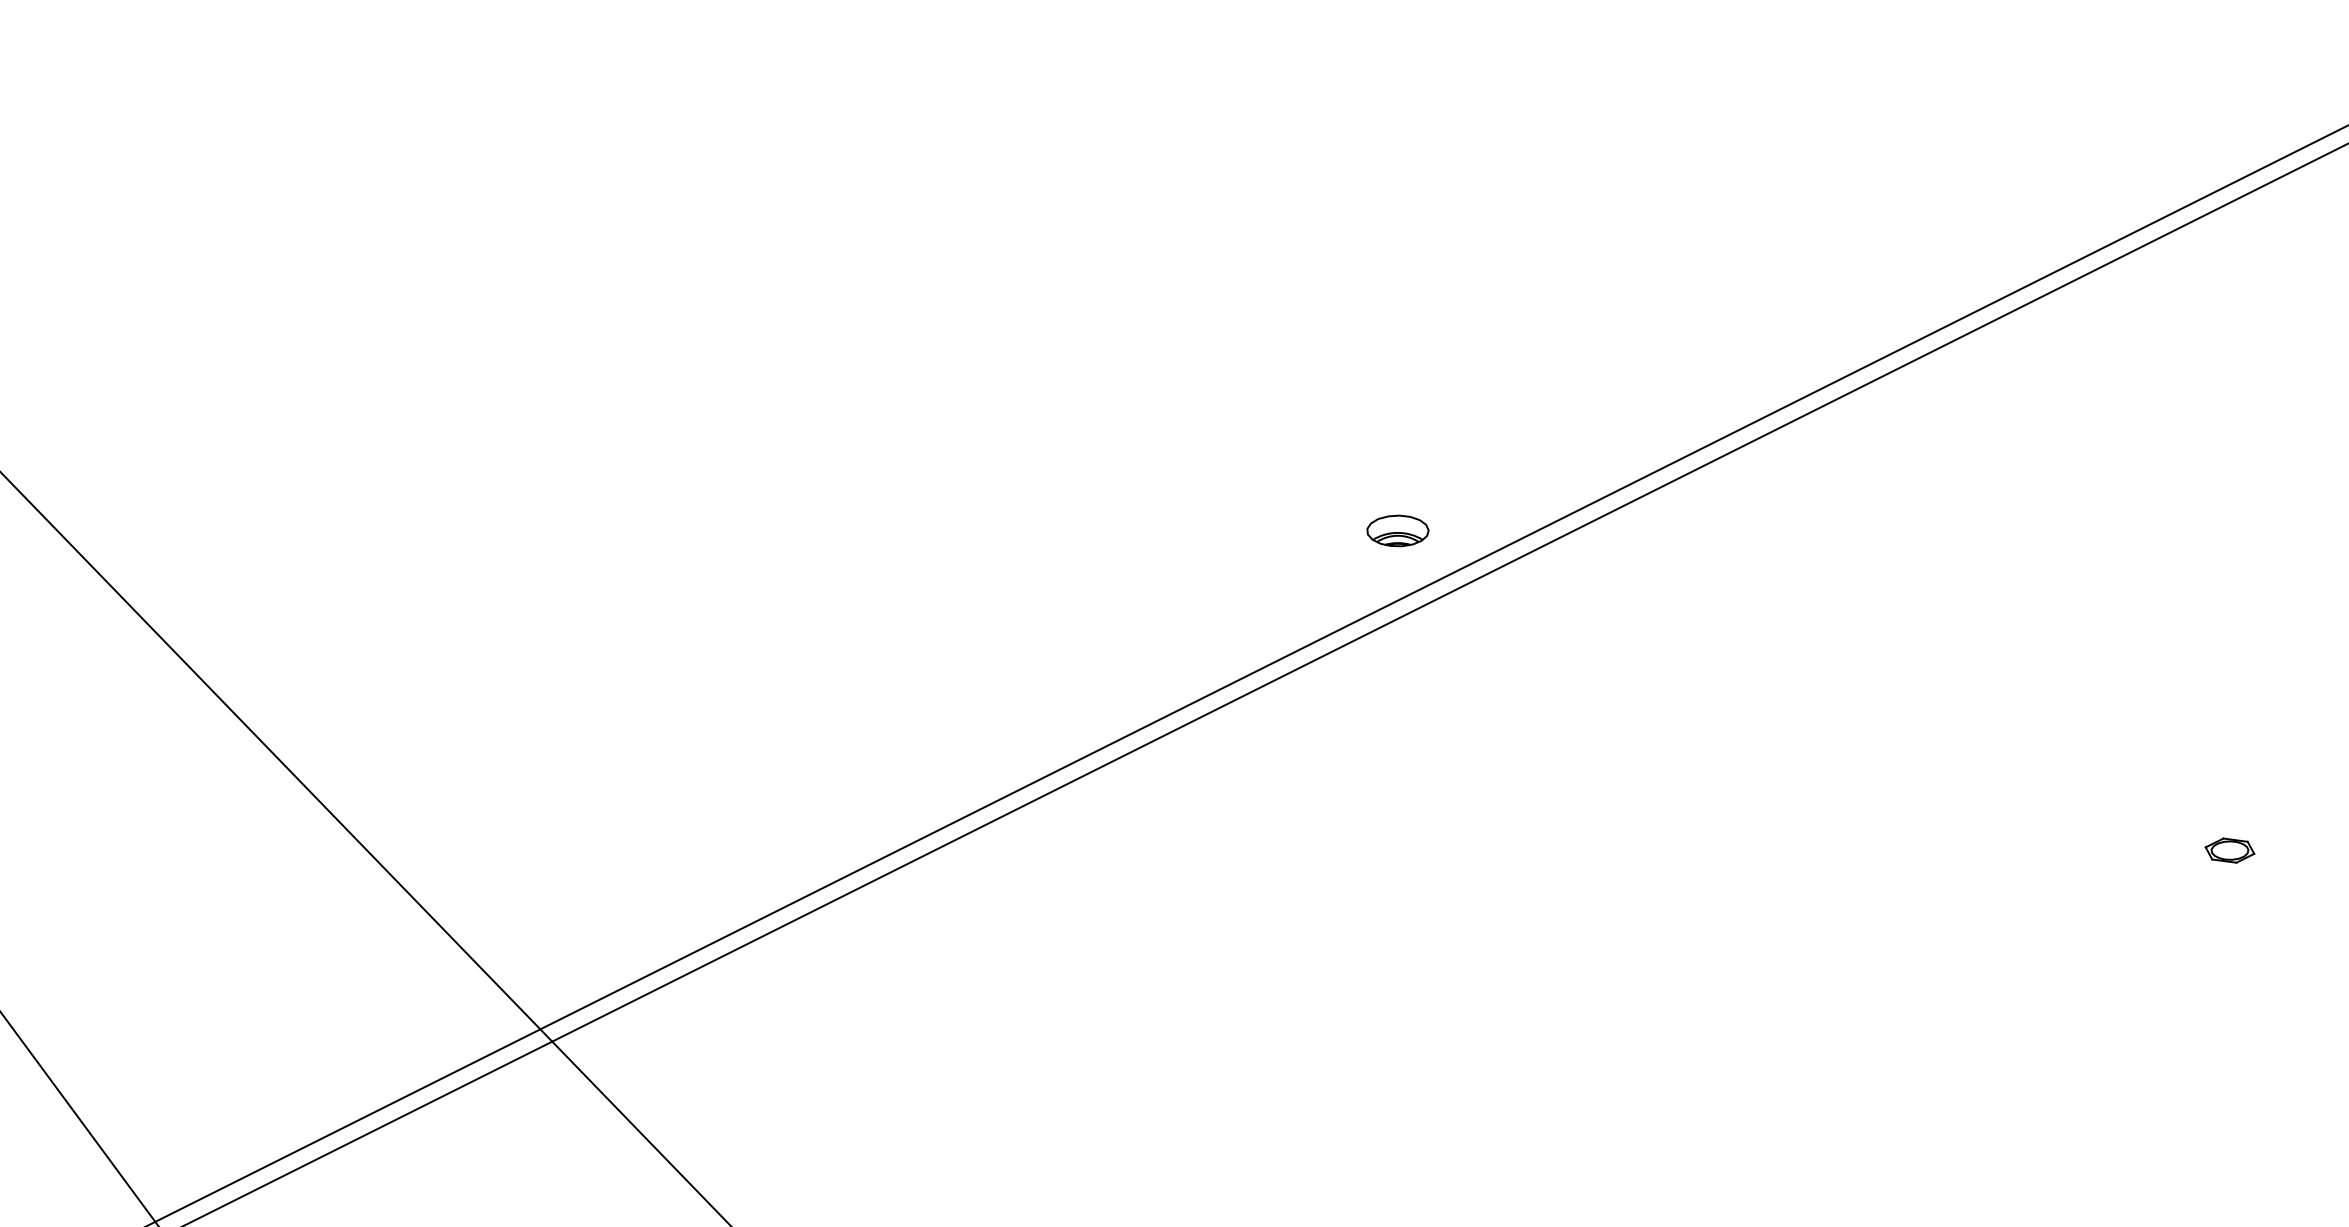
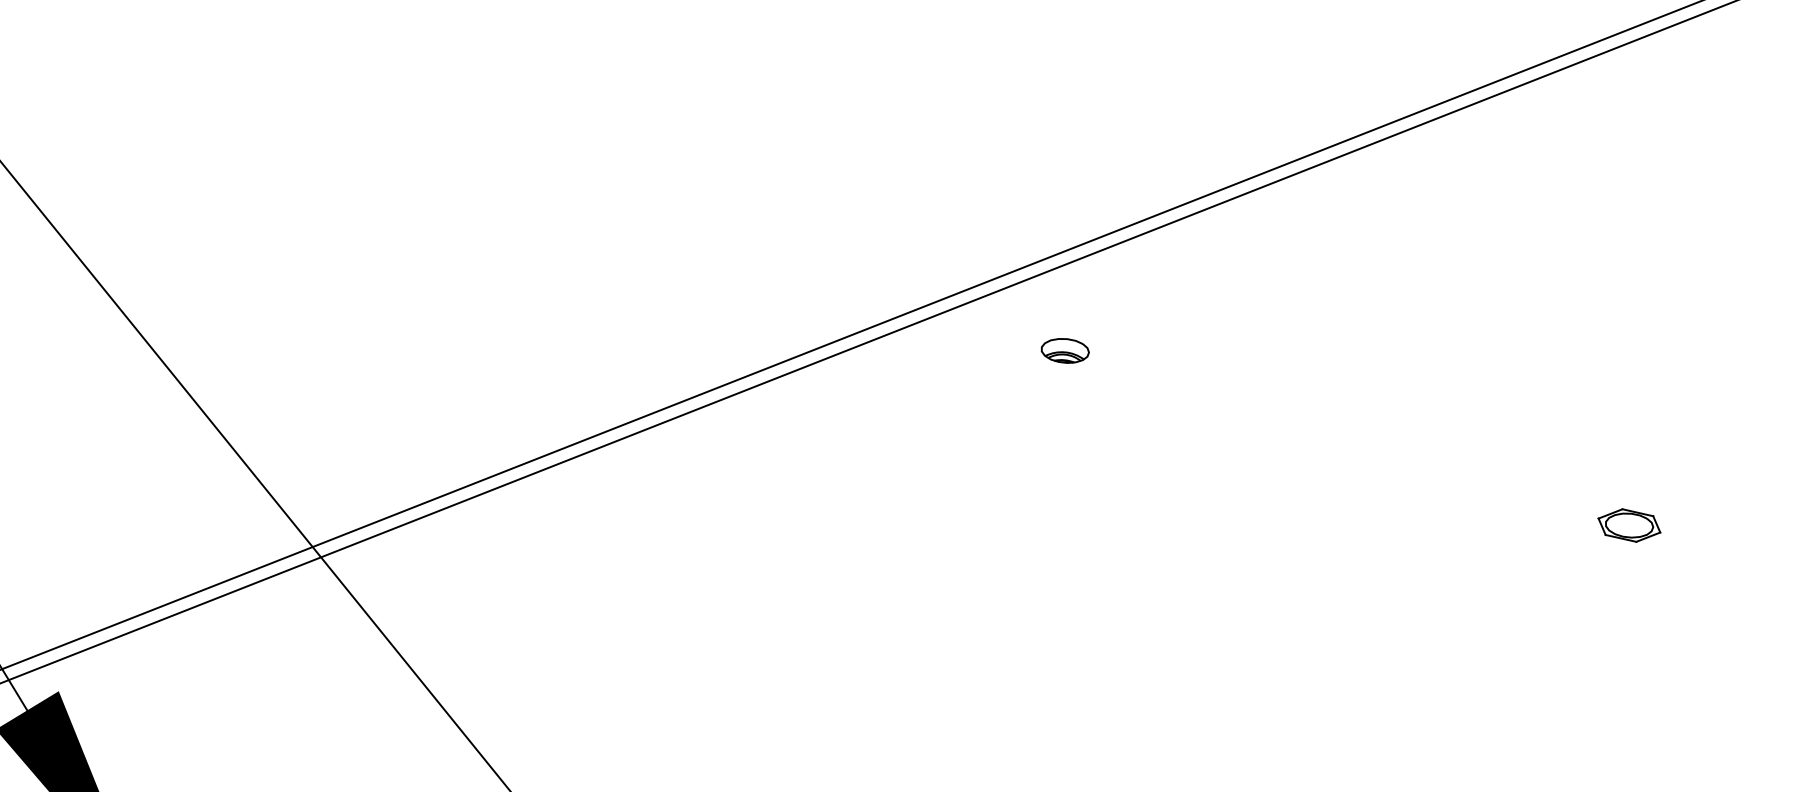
part: (1397, 530) -> (1064, 350), moved
part: (2229, 850) -> (1629, 525), size x1.67

